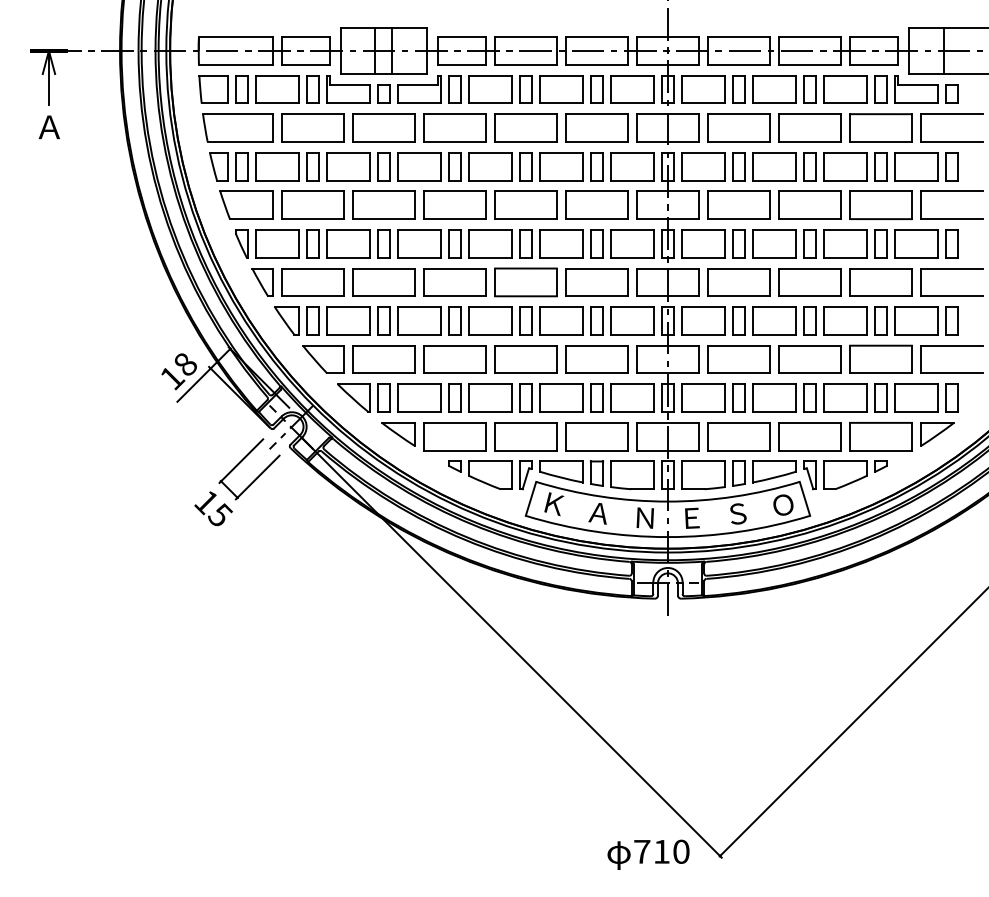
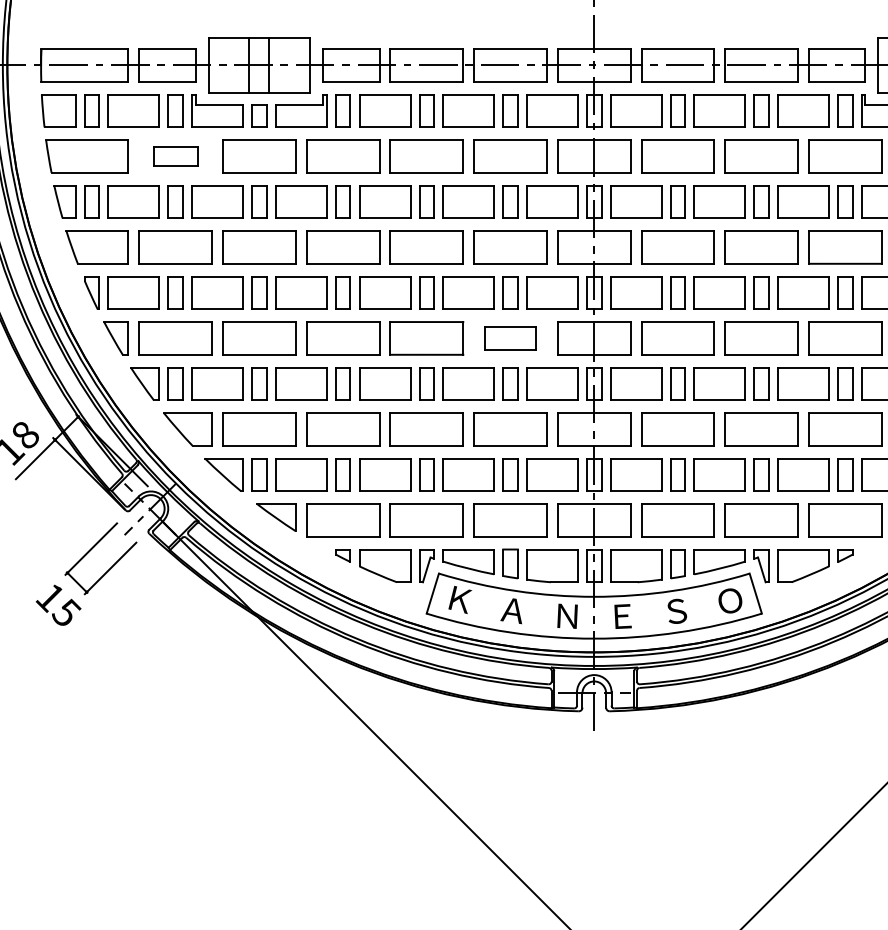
part: (312, 127) -> (175, 155), size x0.6
part: (596, 282) -> (510, 338), size x0.7

